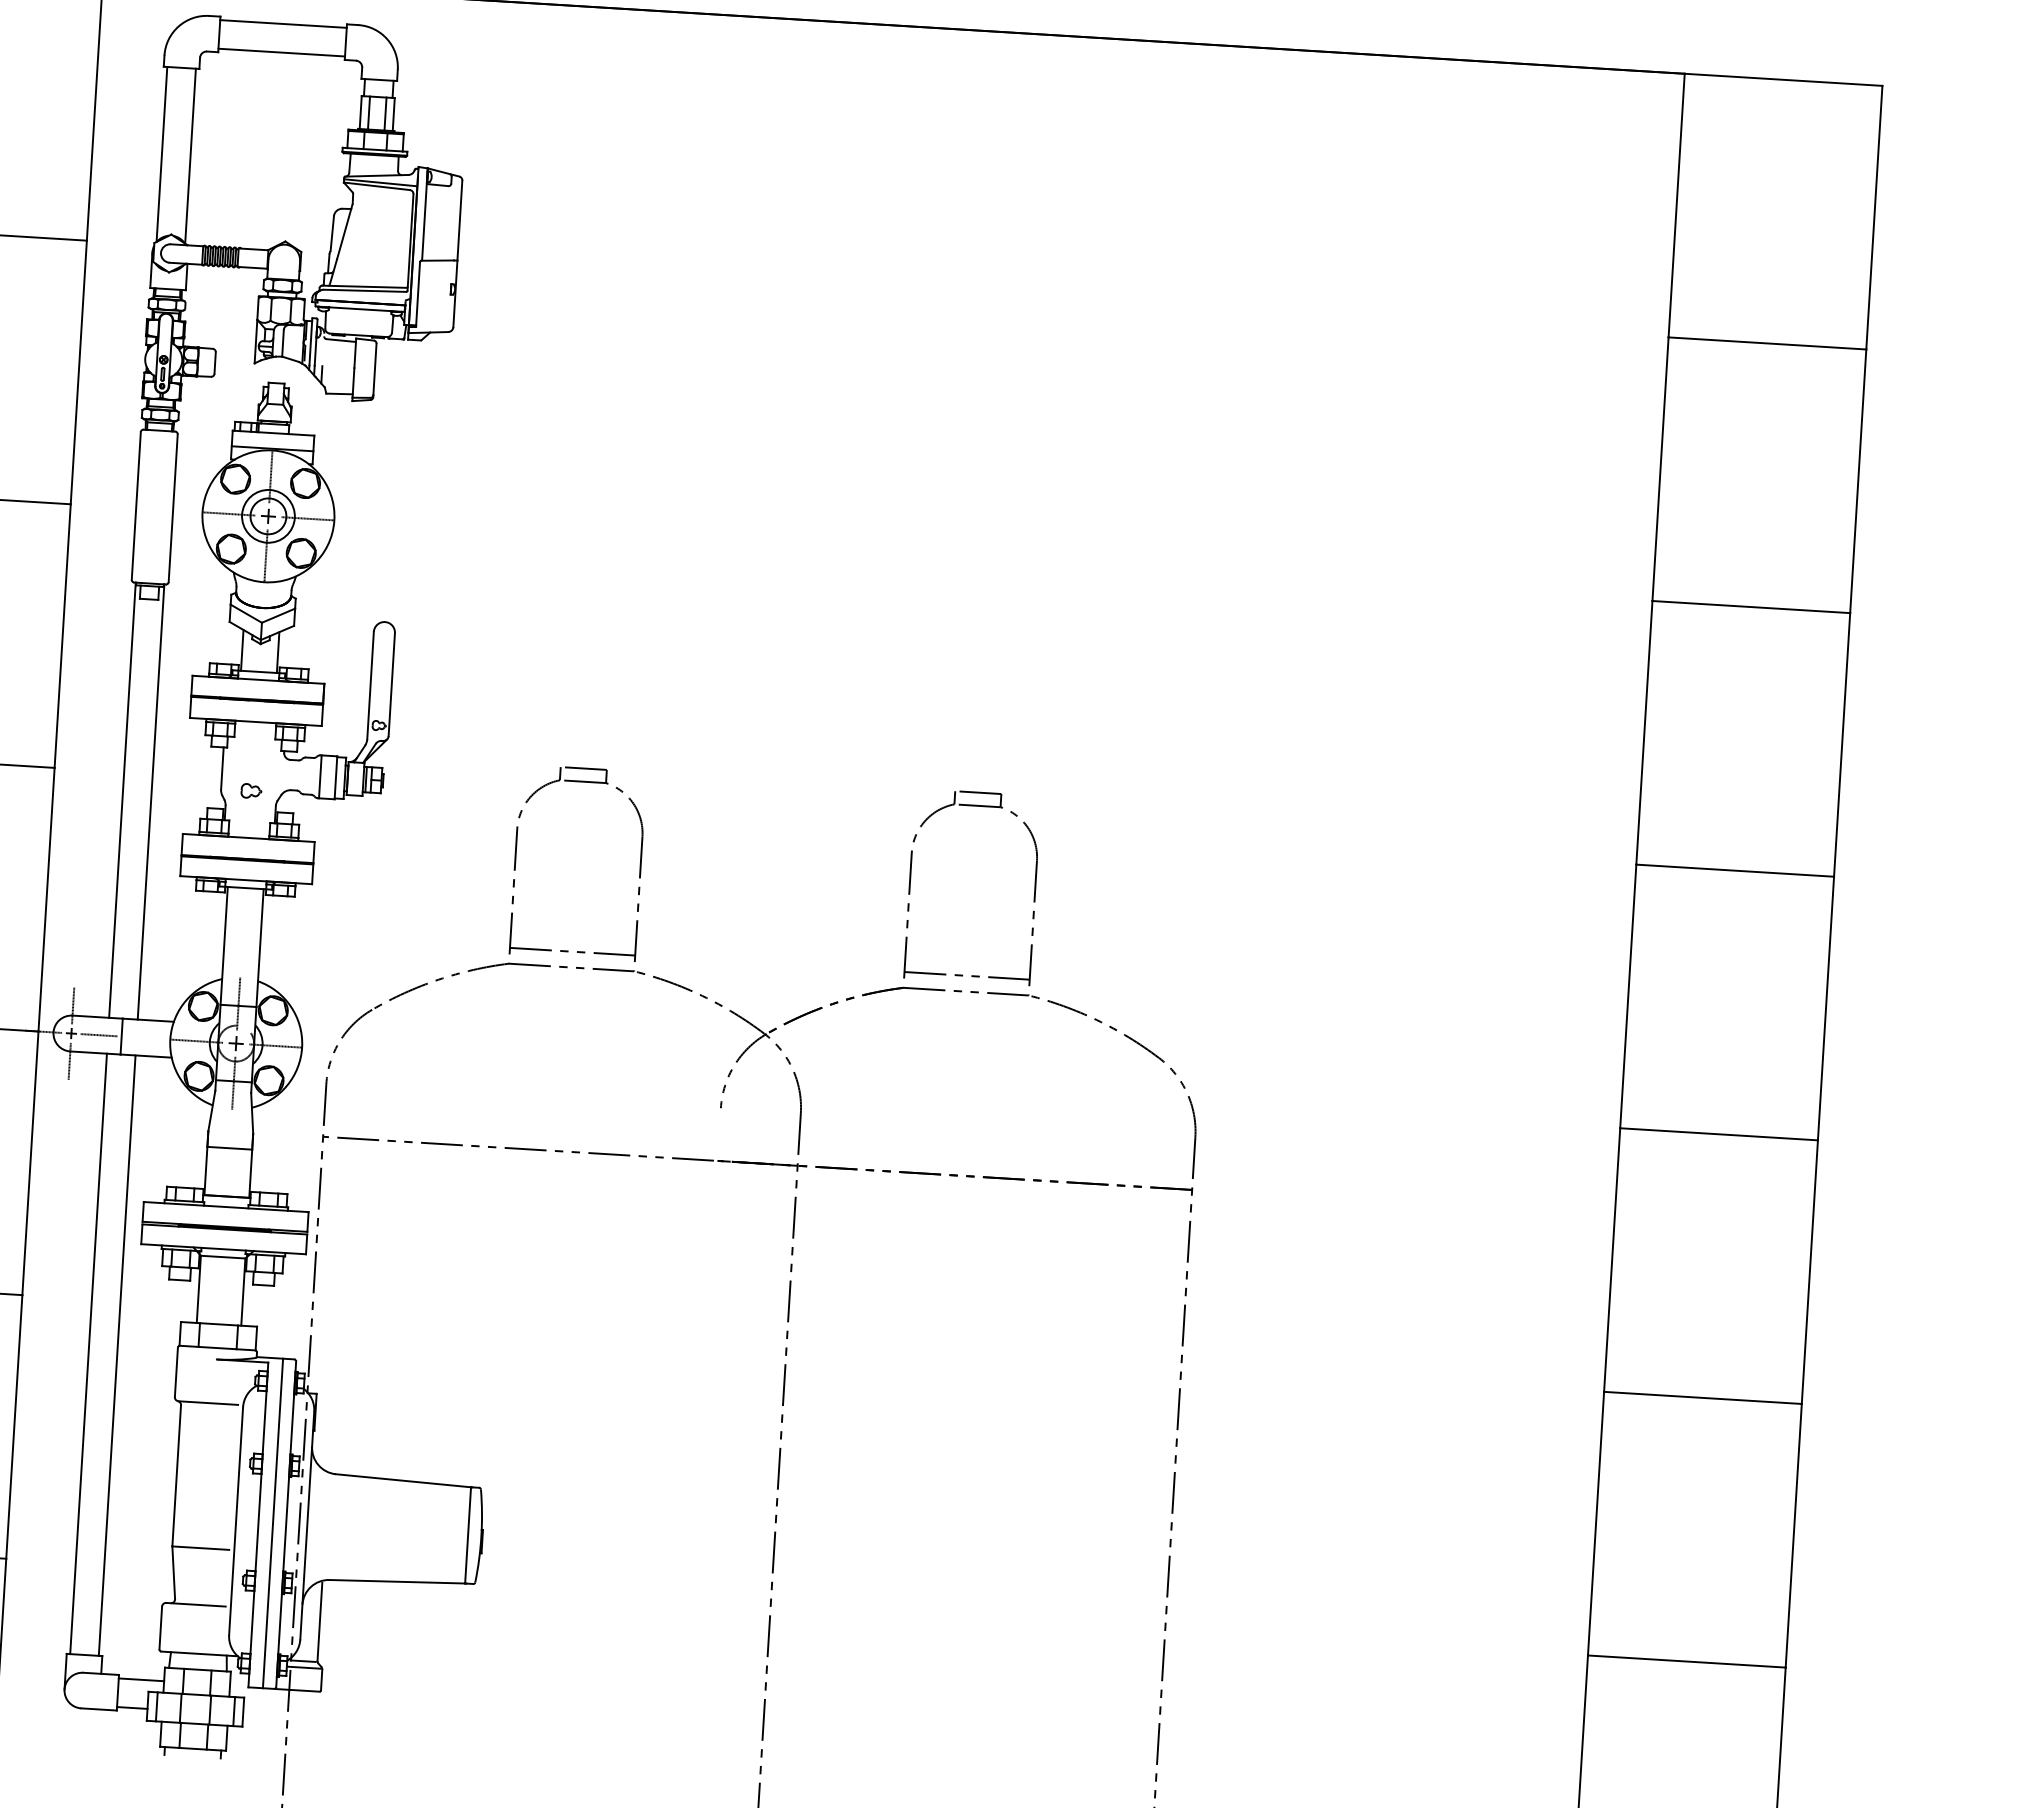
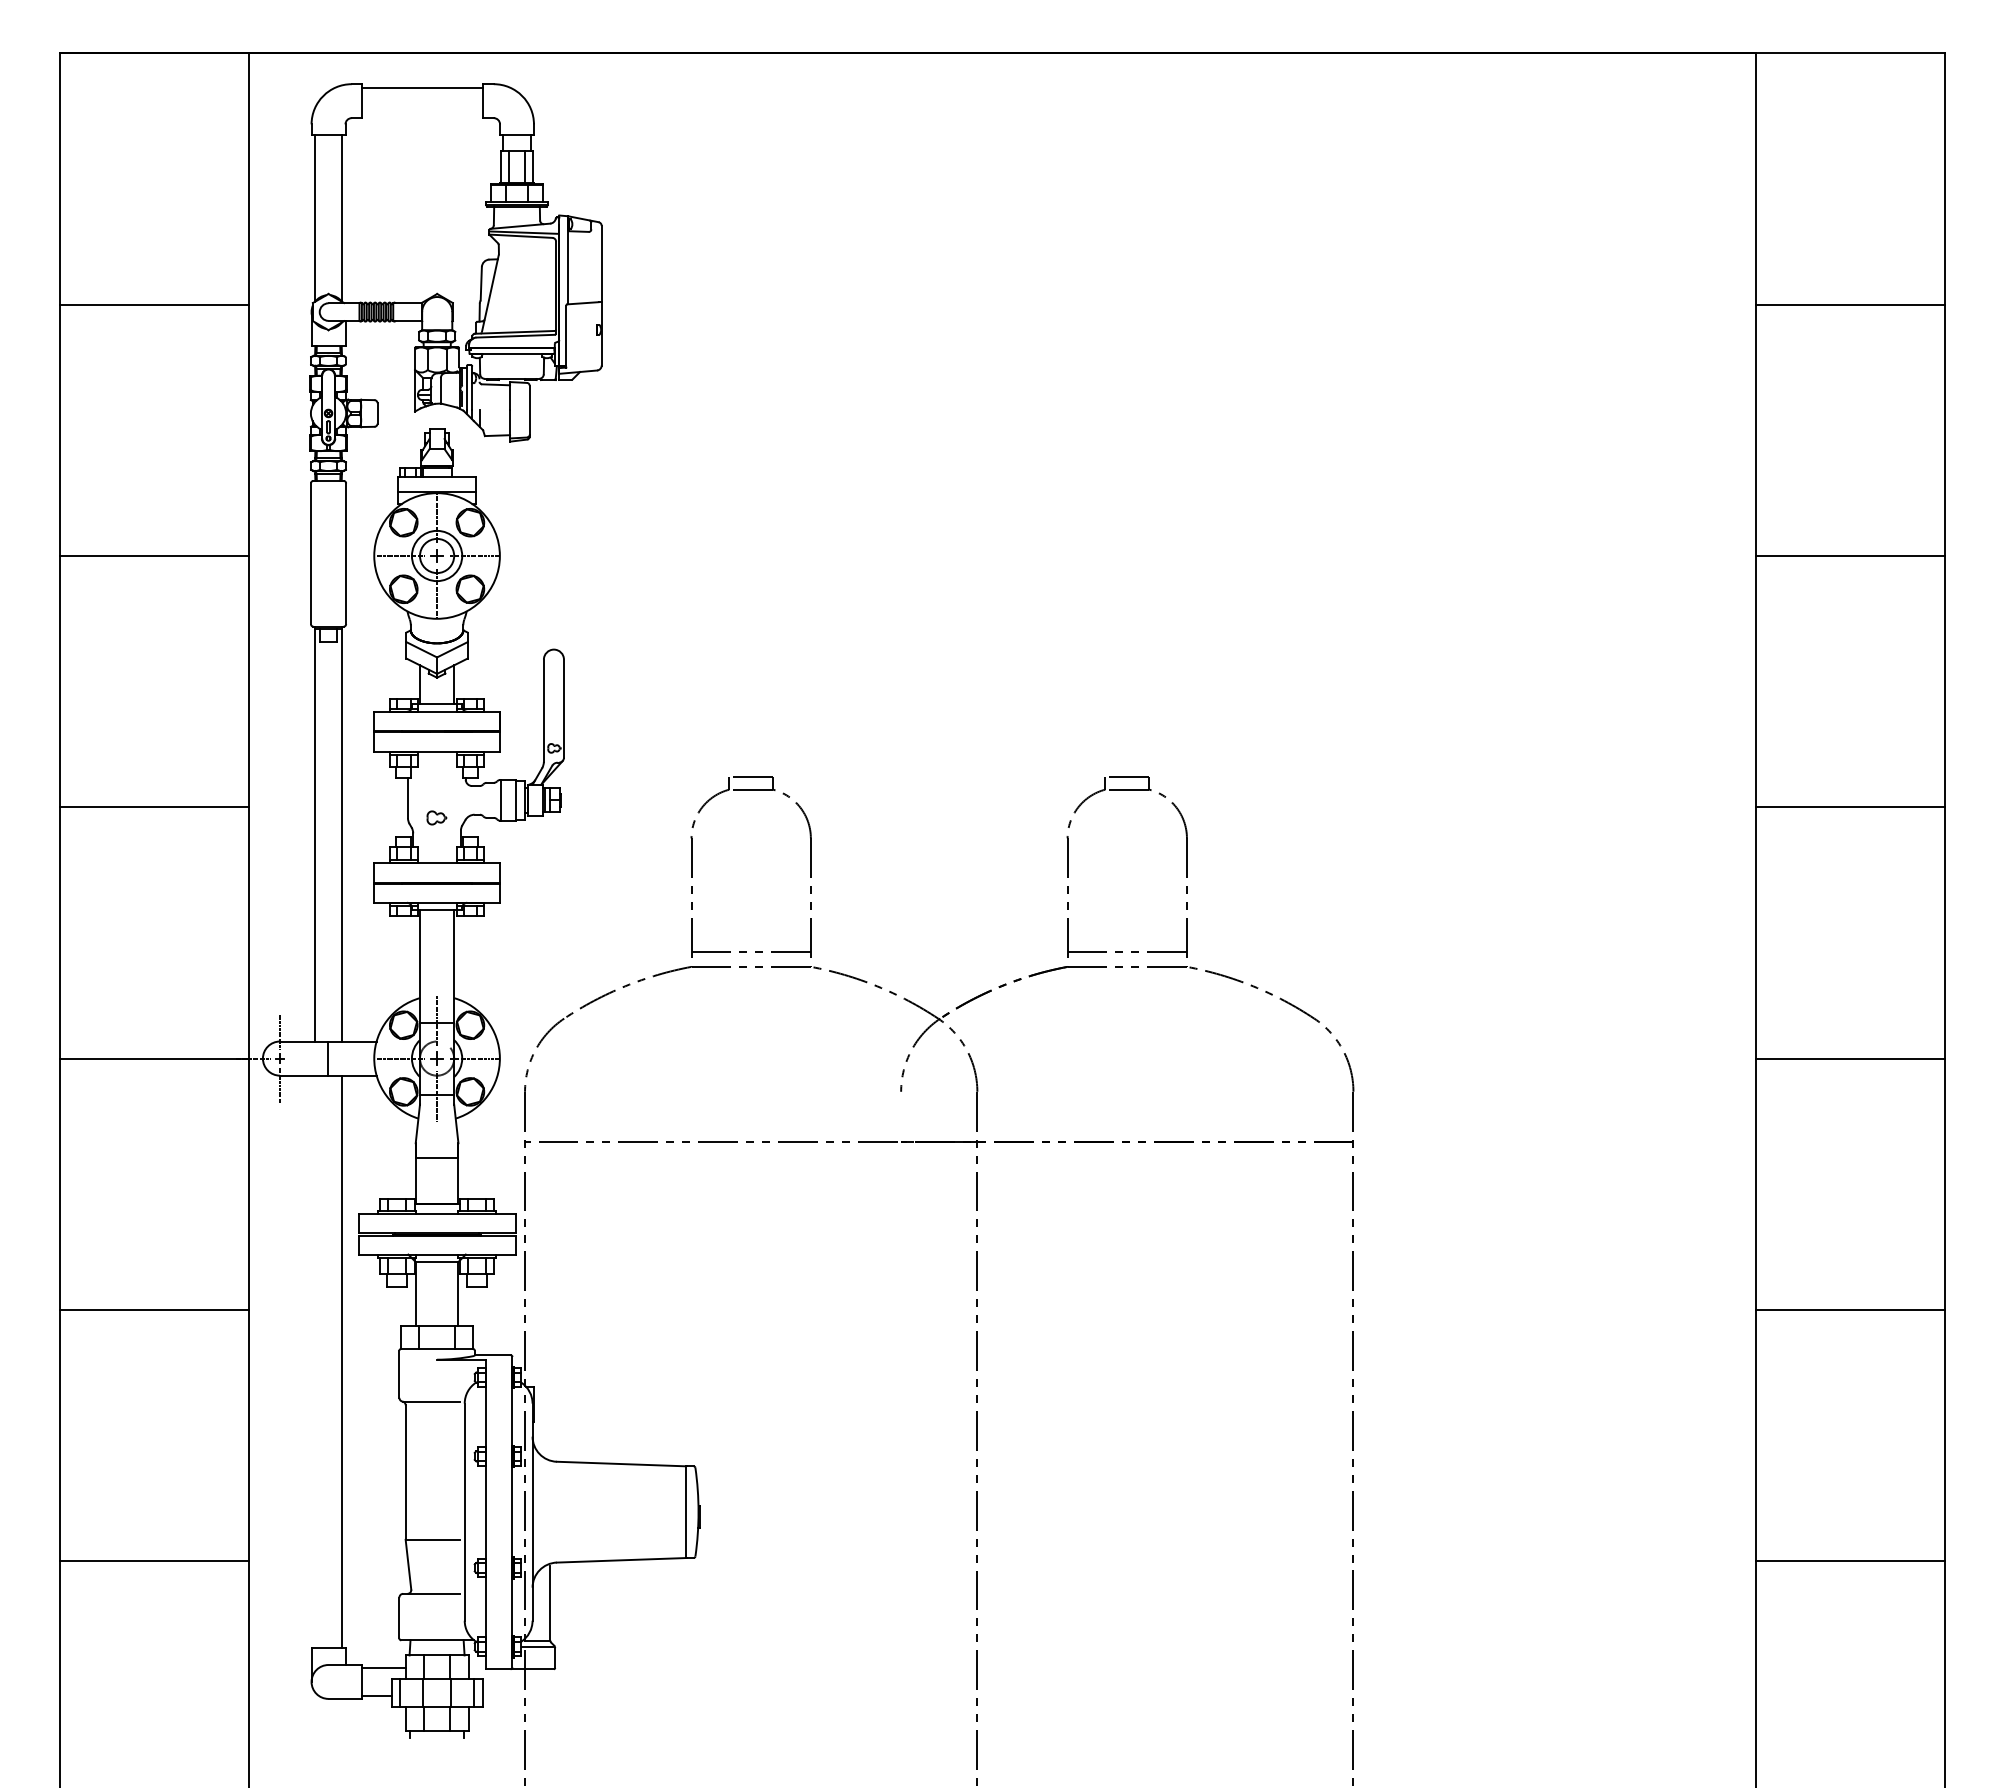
line: (281, 52) -> (422, 114), removed
line: (99, 1035) -> (306, 1058), removed
line: (88, 1353) -> (314, 1361), removed
line: (272, 1523) -> (499, 1512), removed

